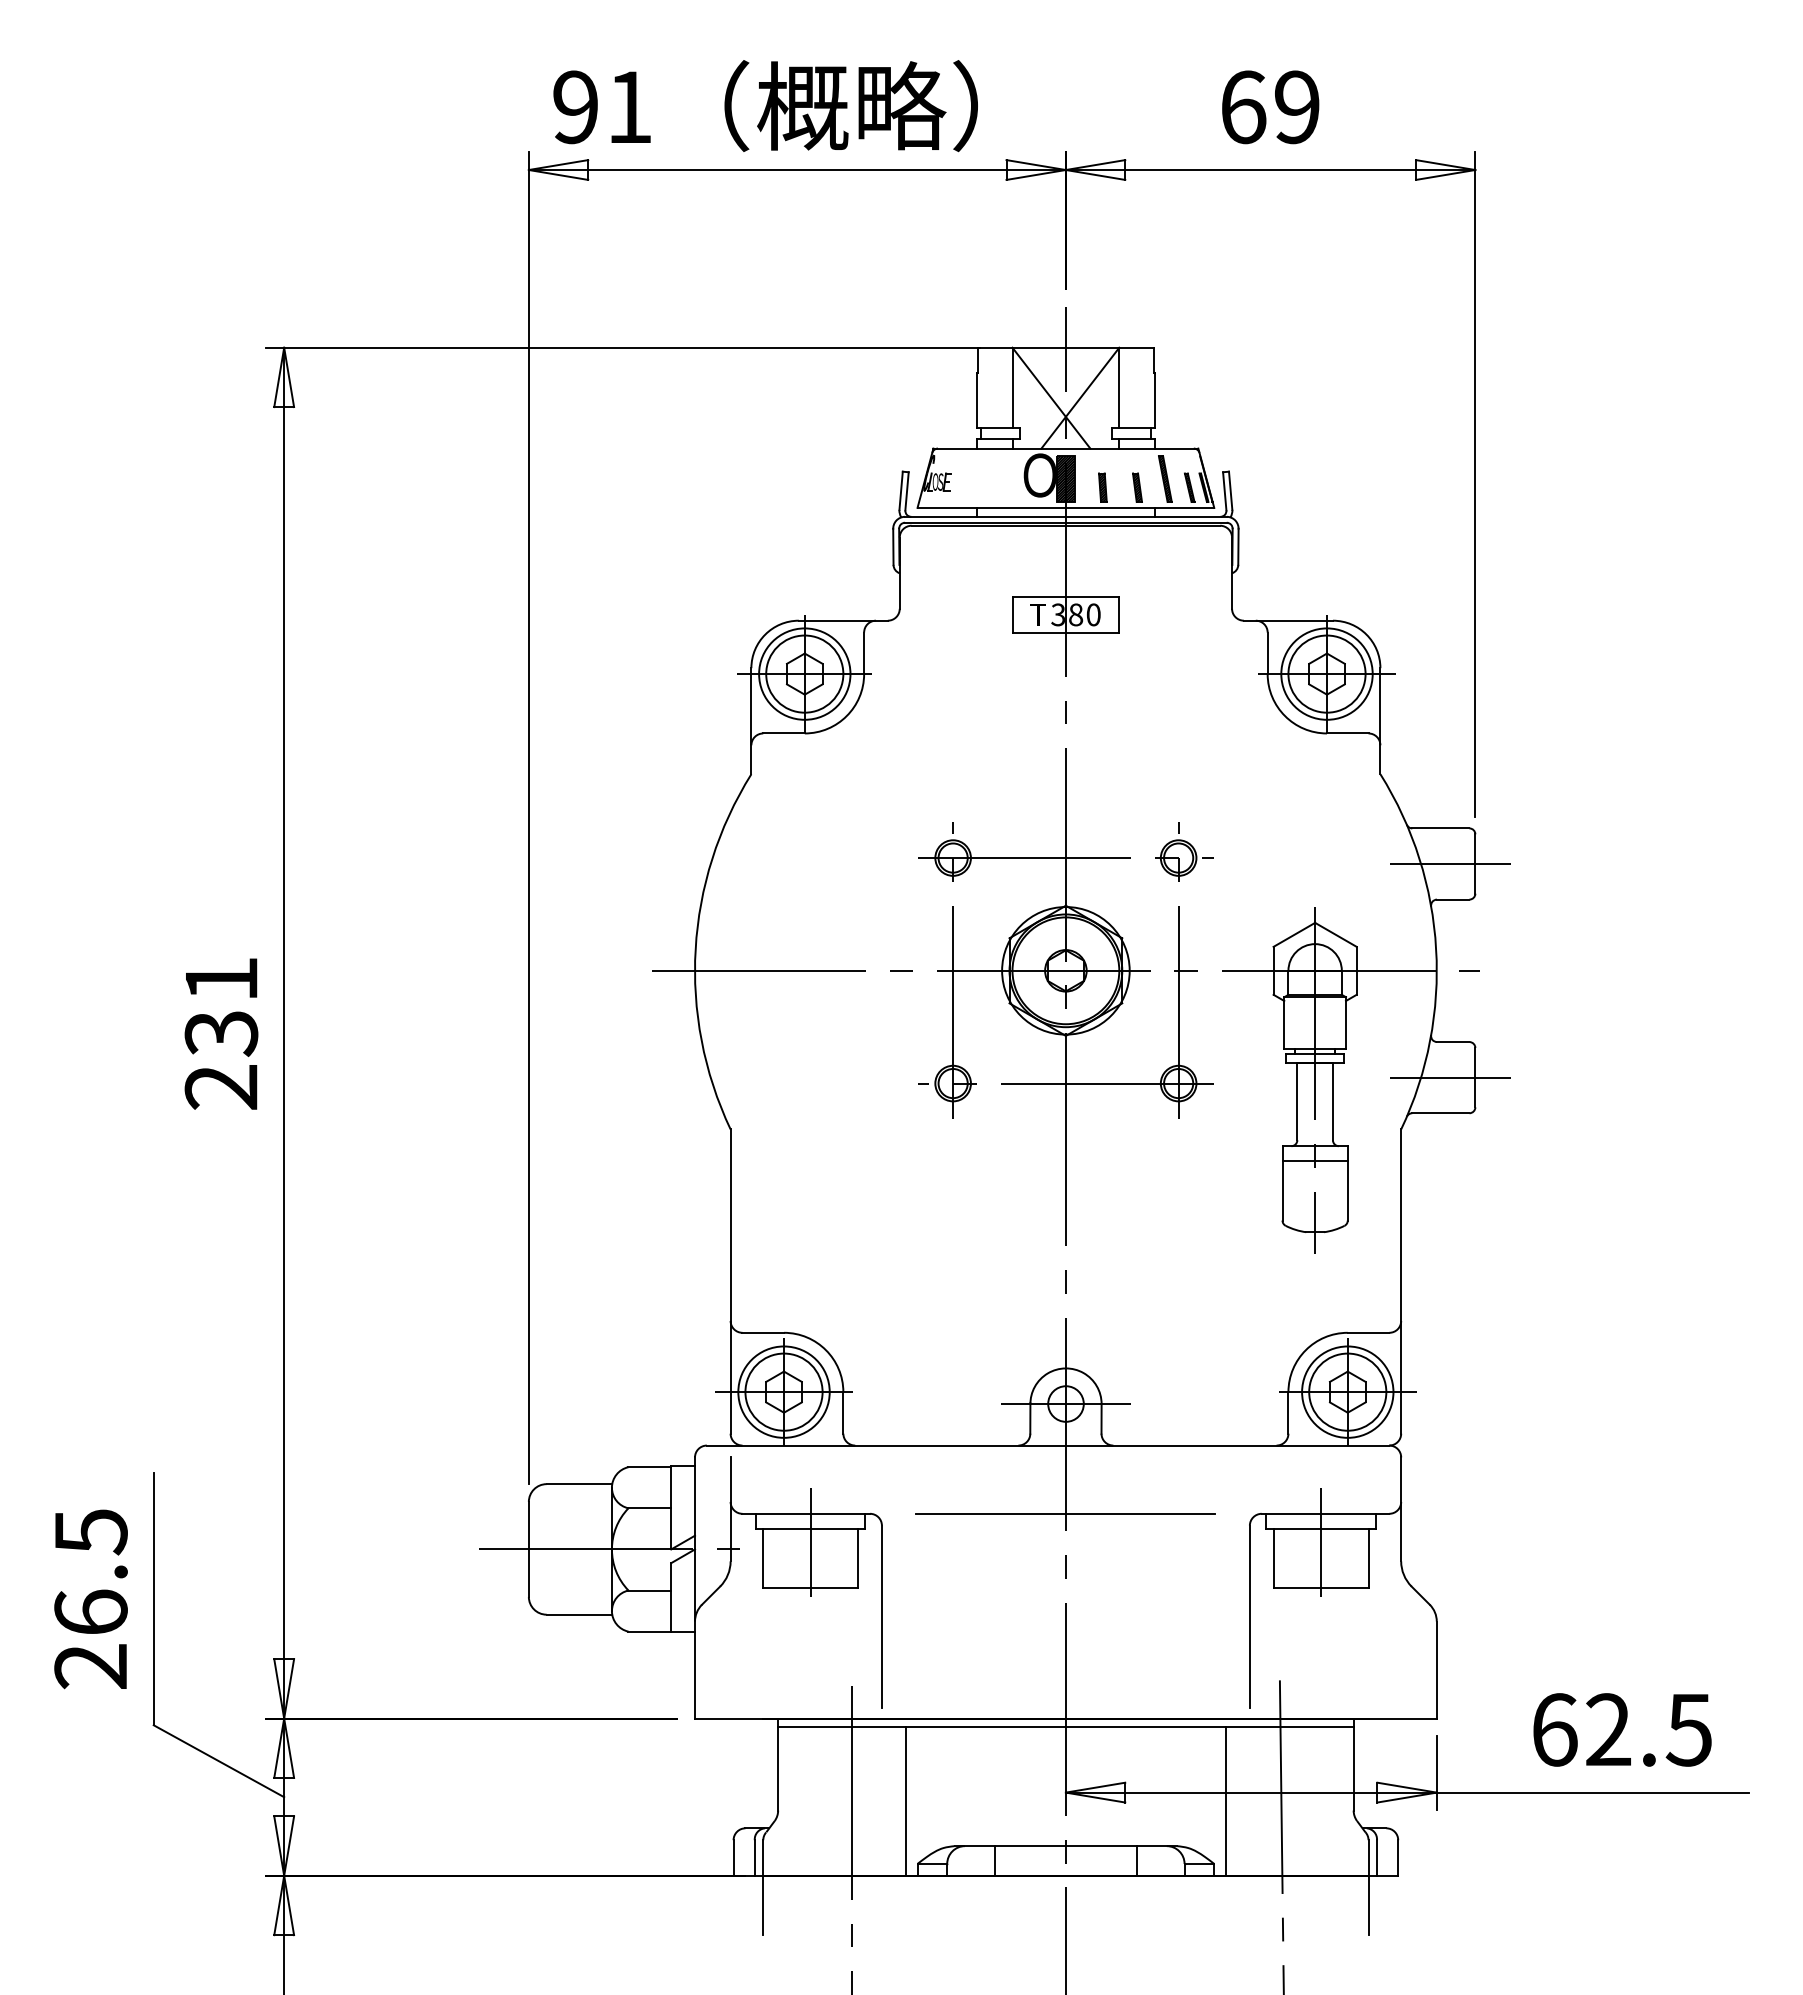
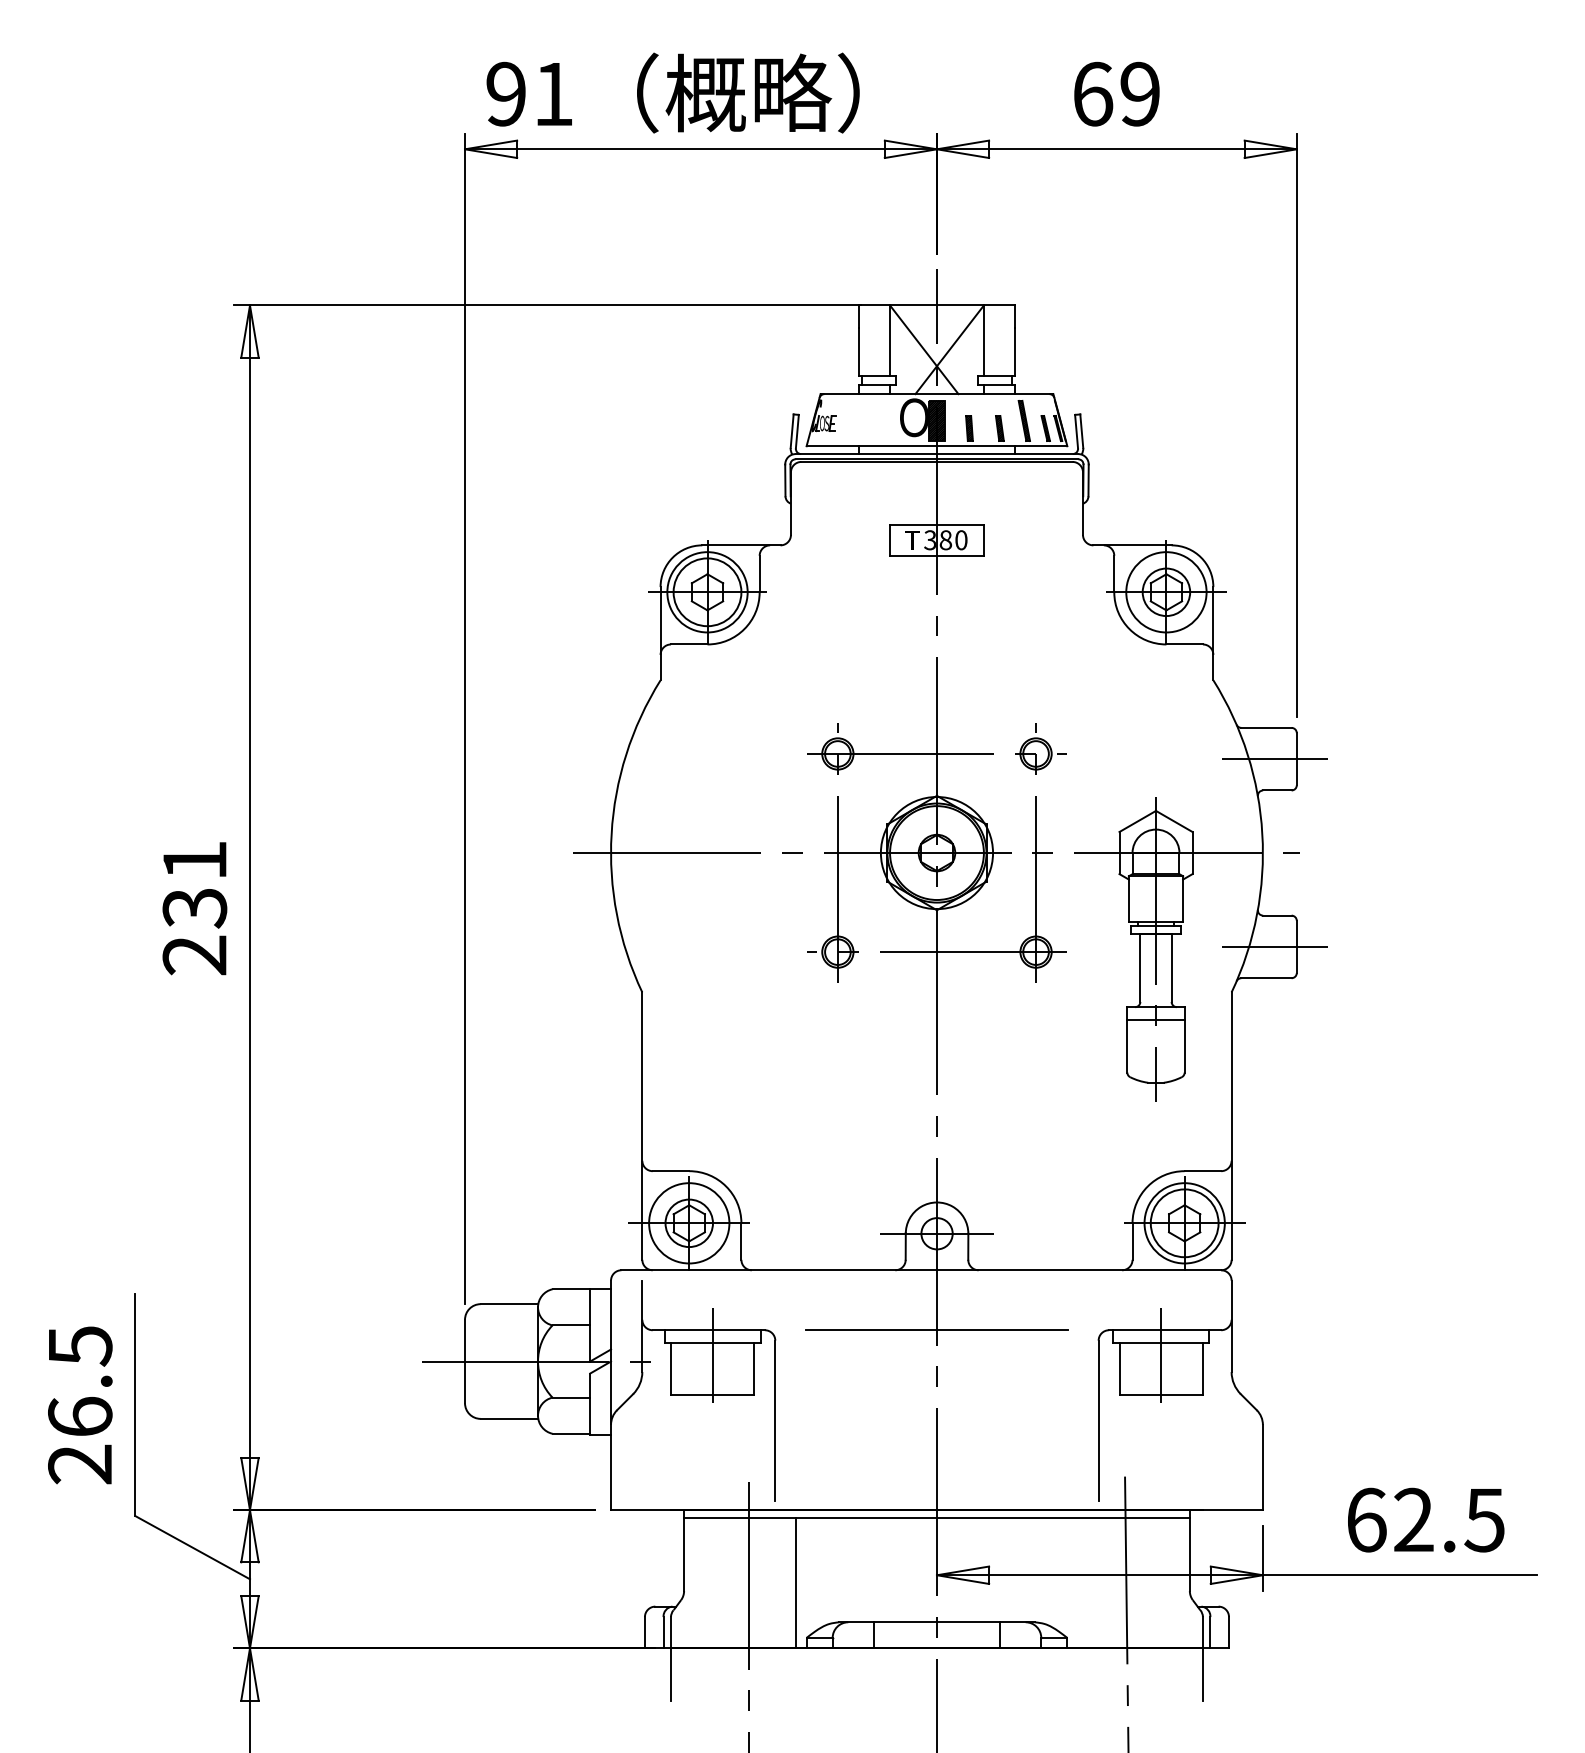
circle: (1326, 673) -> (1165, 591), size x0.7
circle: (783, 1391) -> (688, 1222), size x0.7
line: (1226, 1801) -> (1078, 1583), removed

